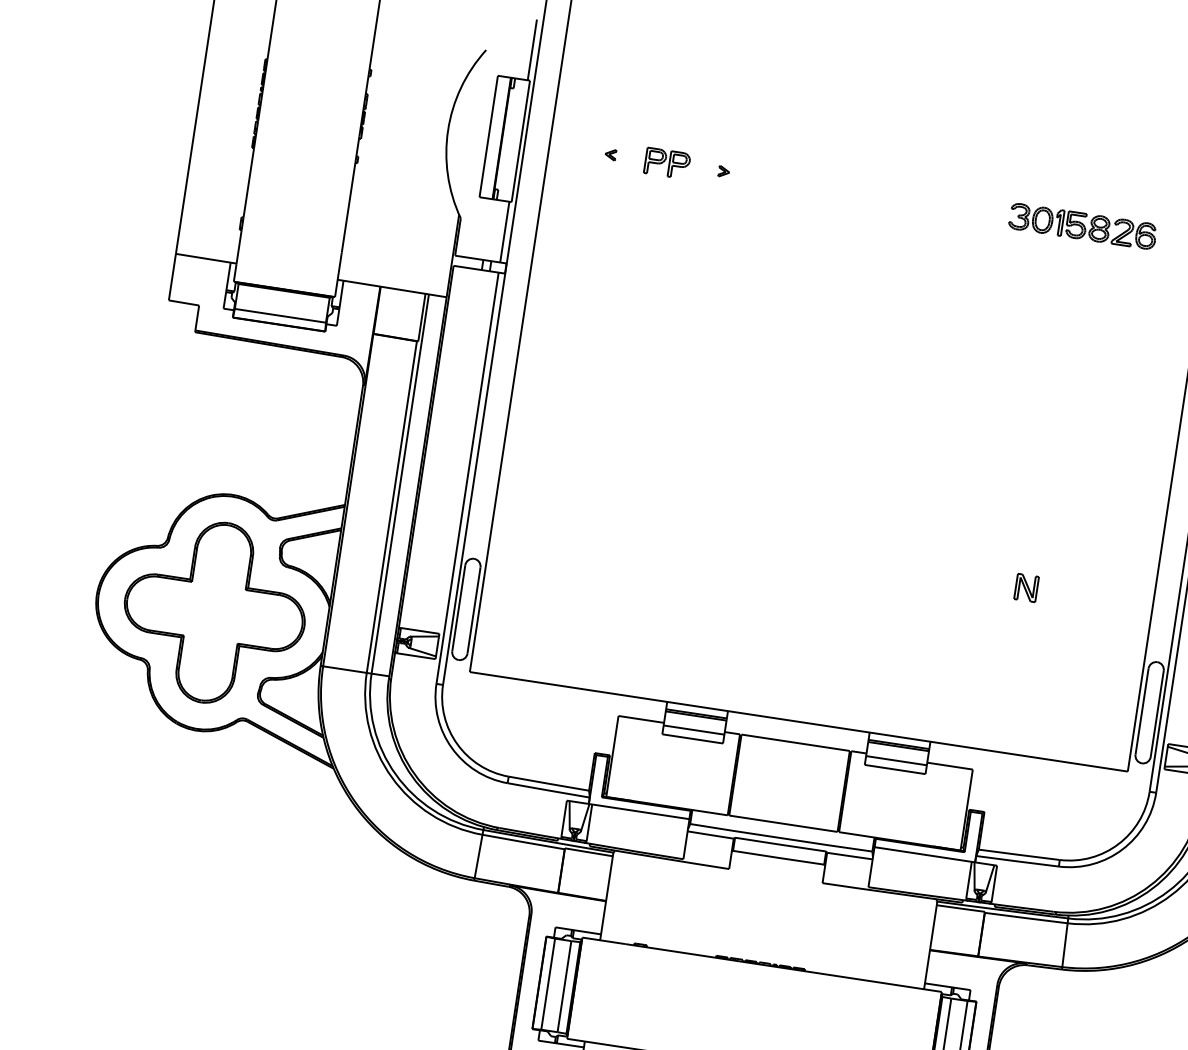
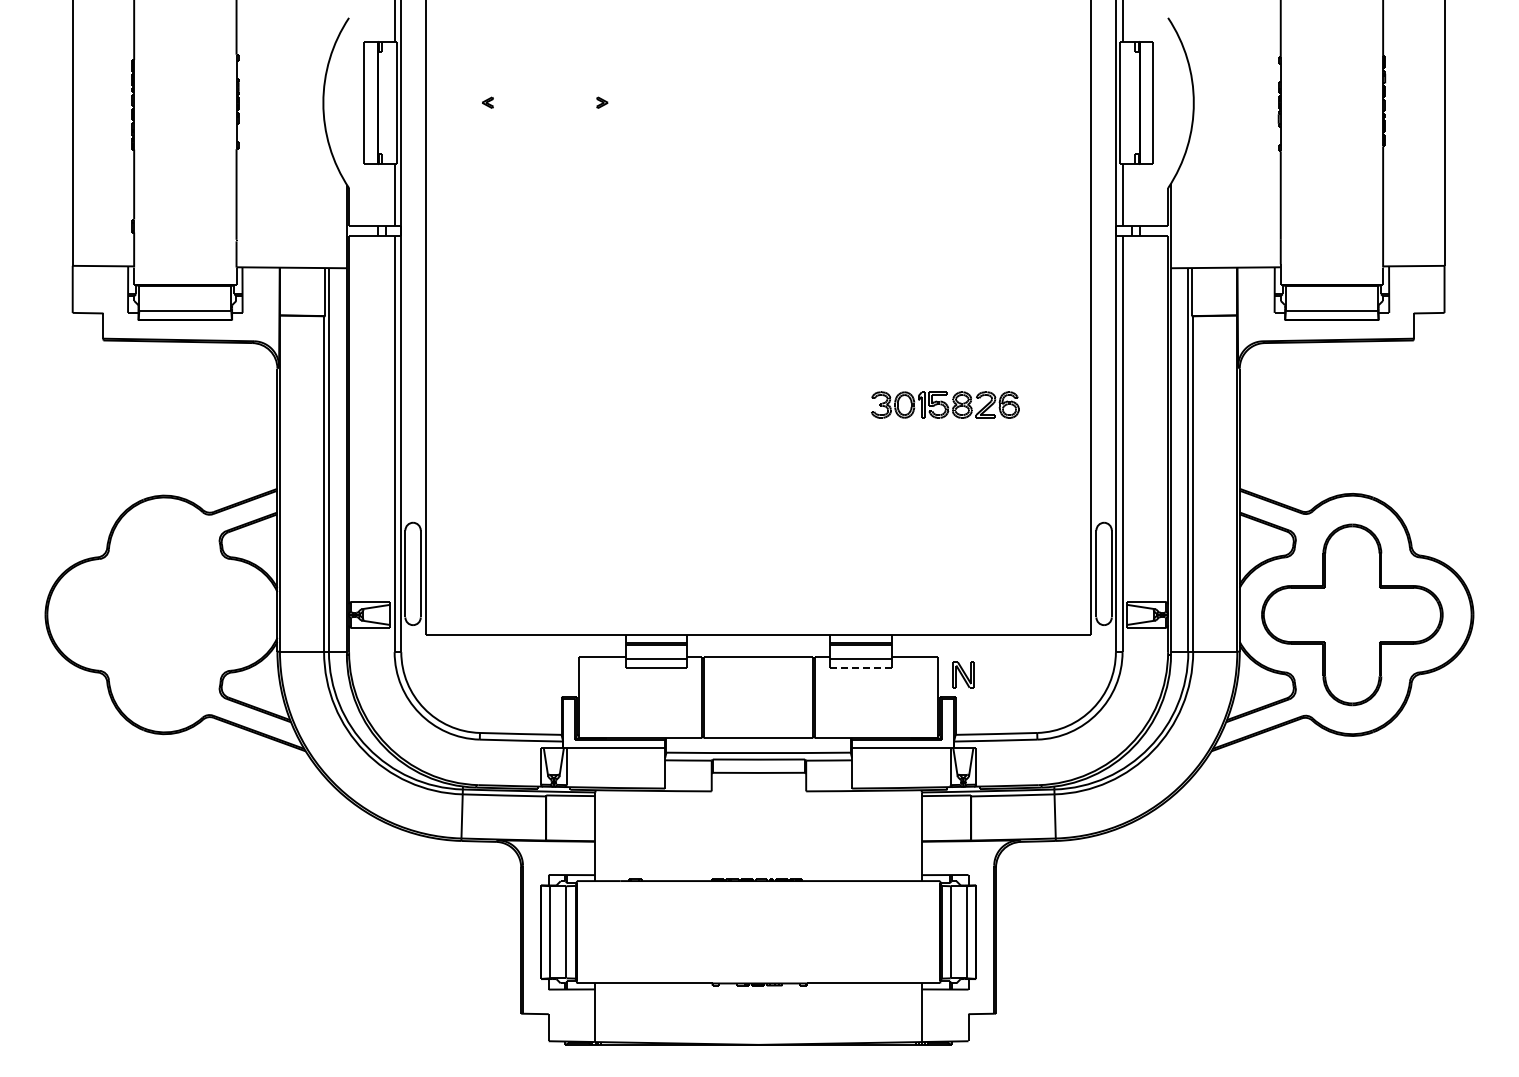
part: (666, 162) -> (544, 102), removed
part: (1083, 225) -> (945, 404), moved
part: (1026, 587) -> (963, 674), moved
part: (214, 612) -> (164, 614), removed
line: (894, 769) -> (860, 668), solid -> dashed

